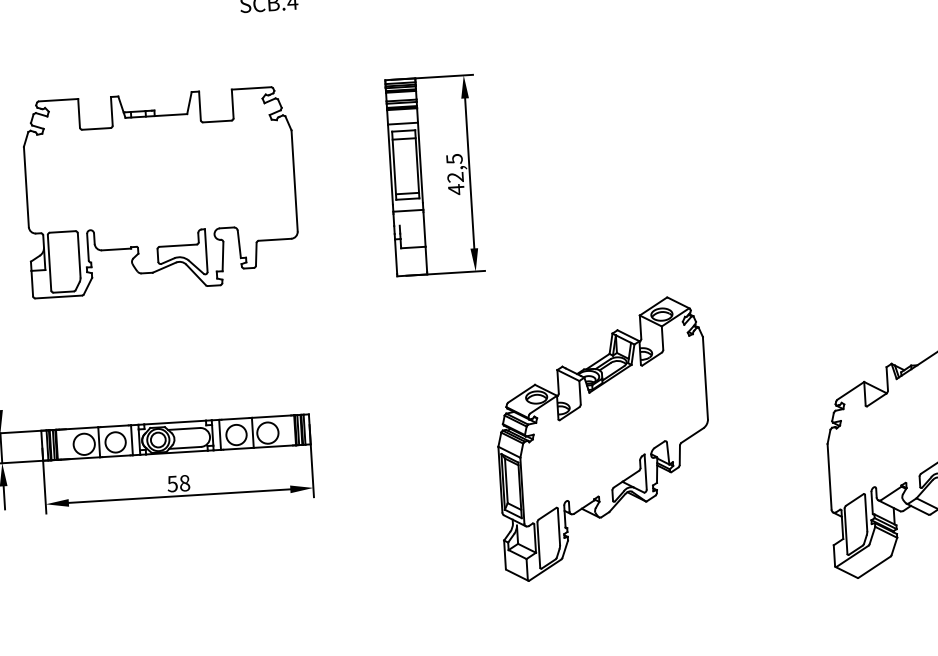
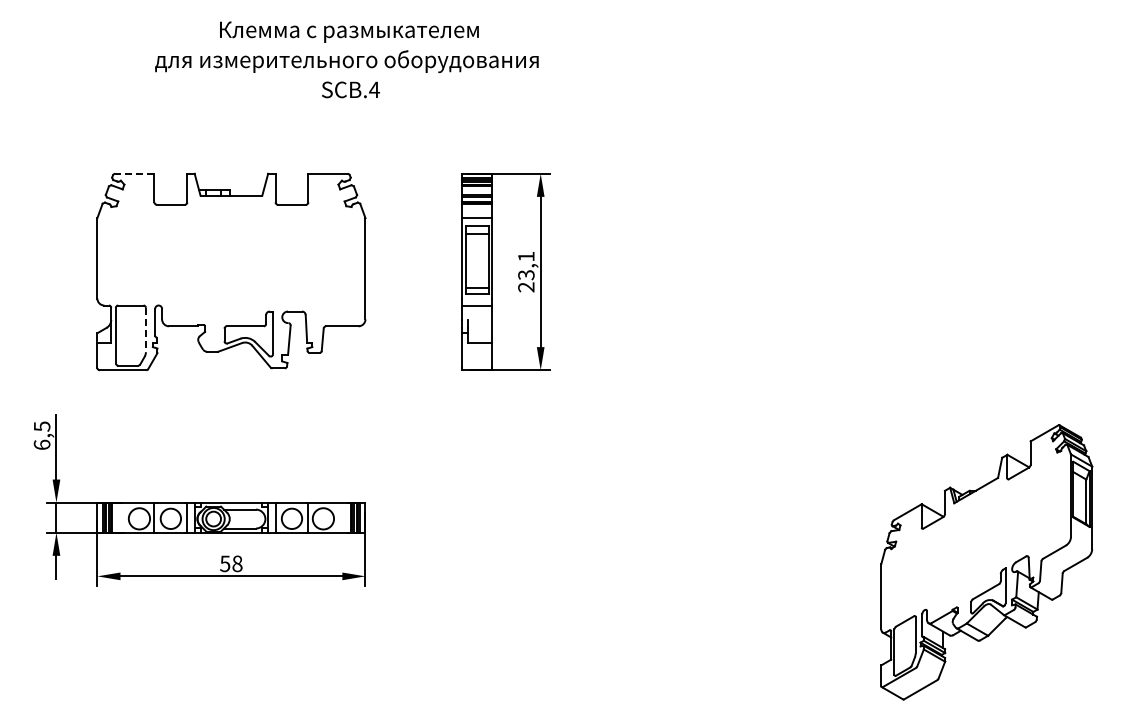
line: (58, 99) -> (134, 173), solid -> dashed
text: (455, 173) -> (526, 271), 42,5 -> 23,1
line: (78, 255) -> (145, 330), solid -> dashed
part: (602, 438) -> (657, 544), removed

